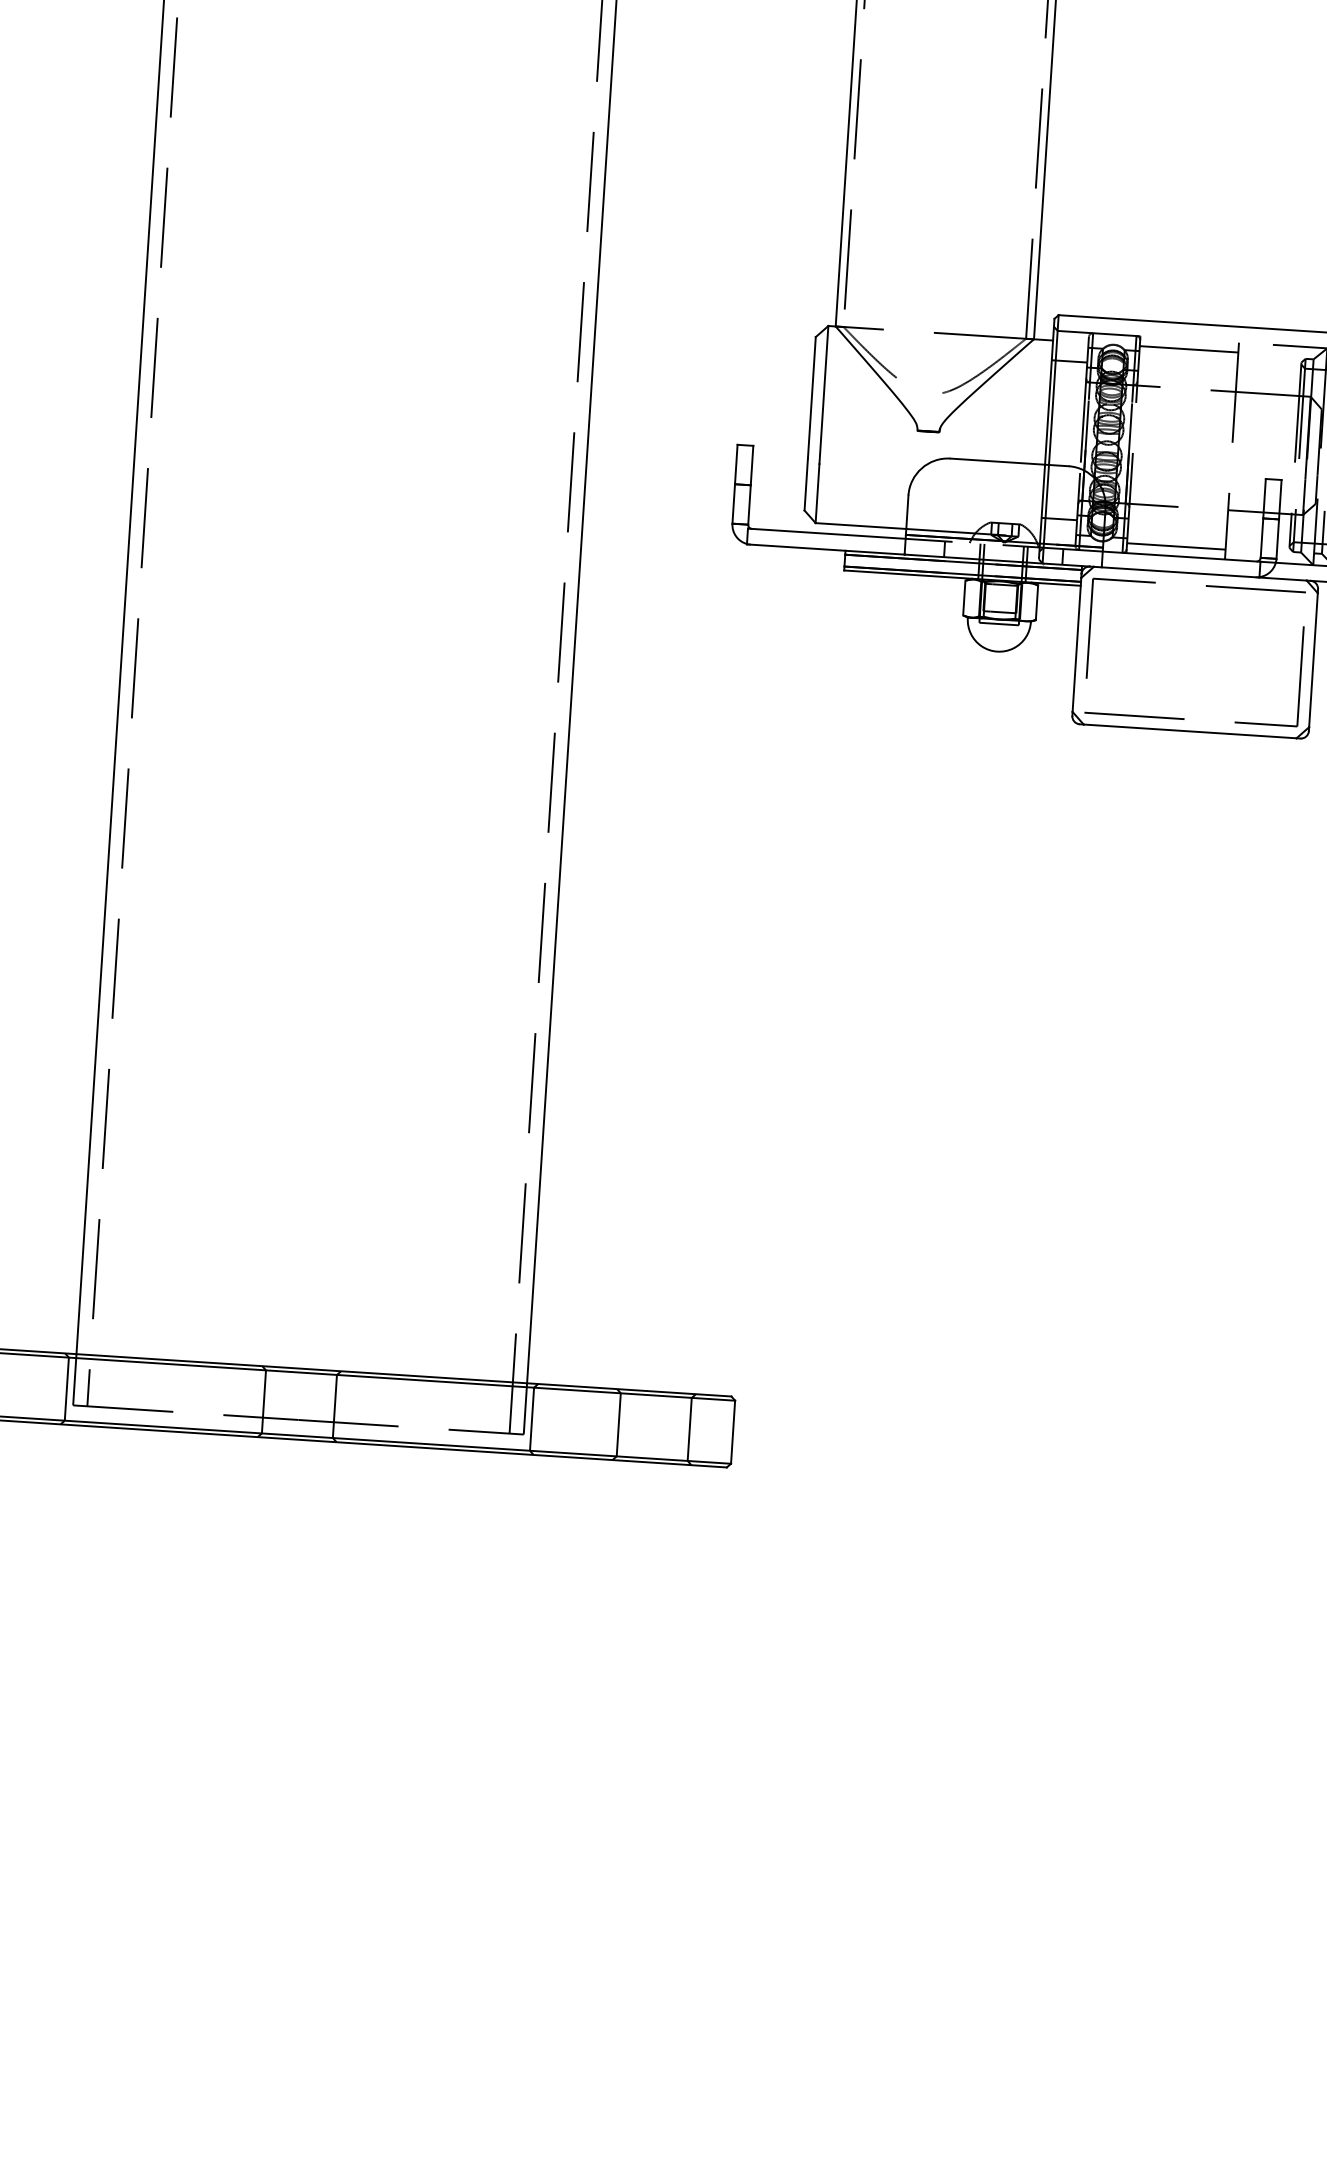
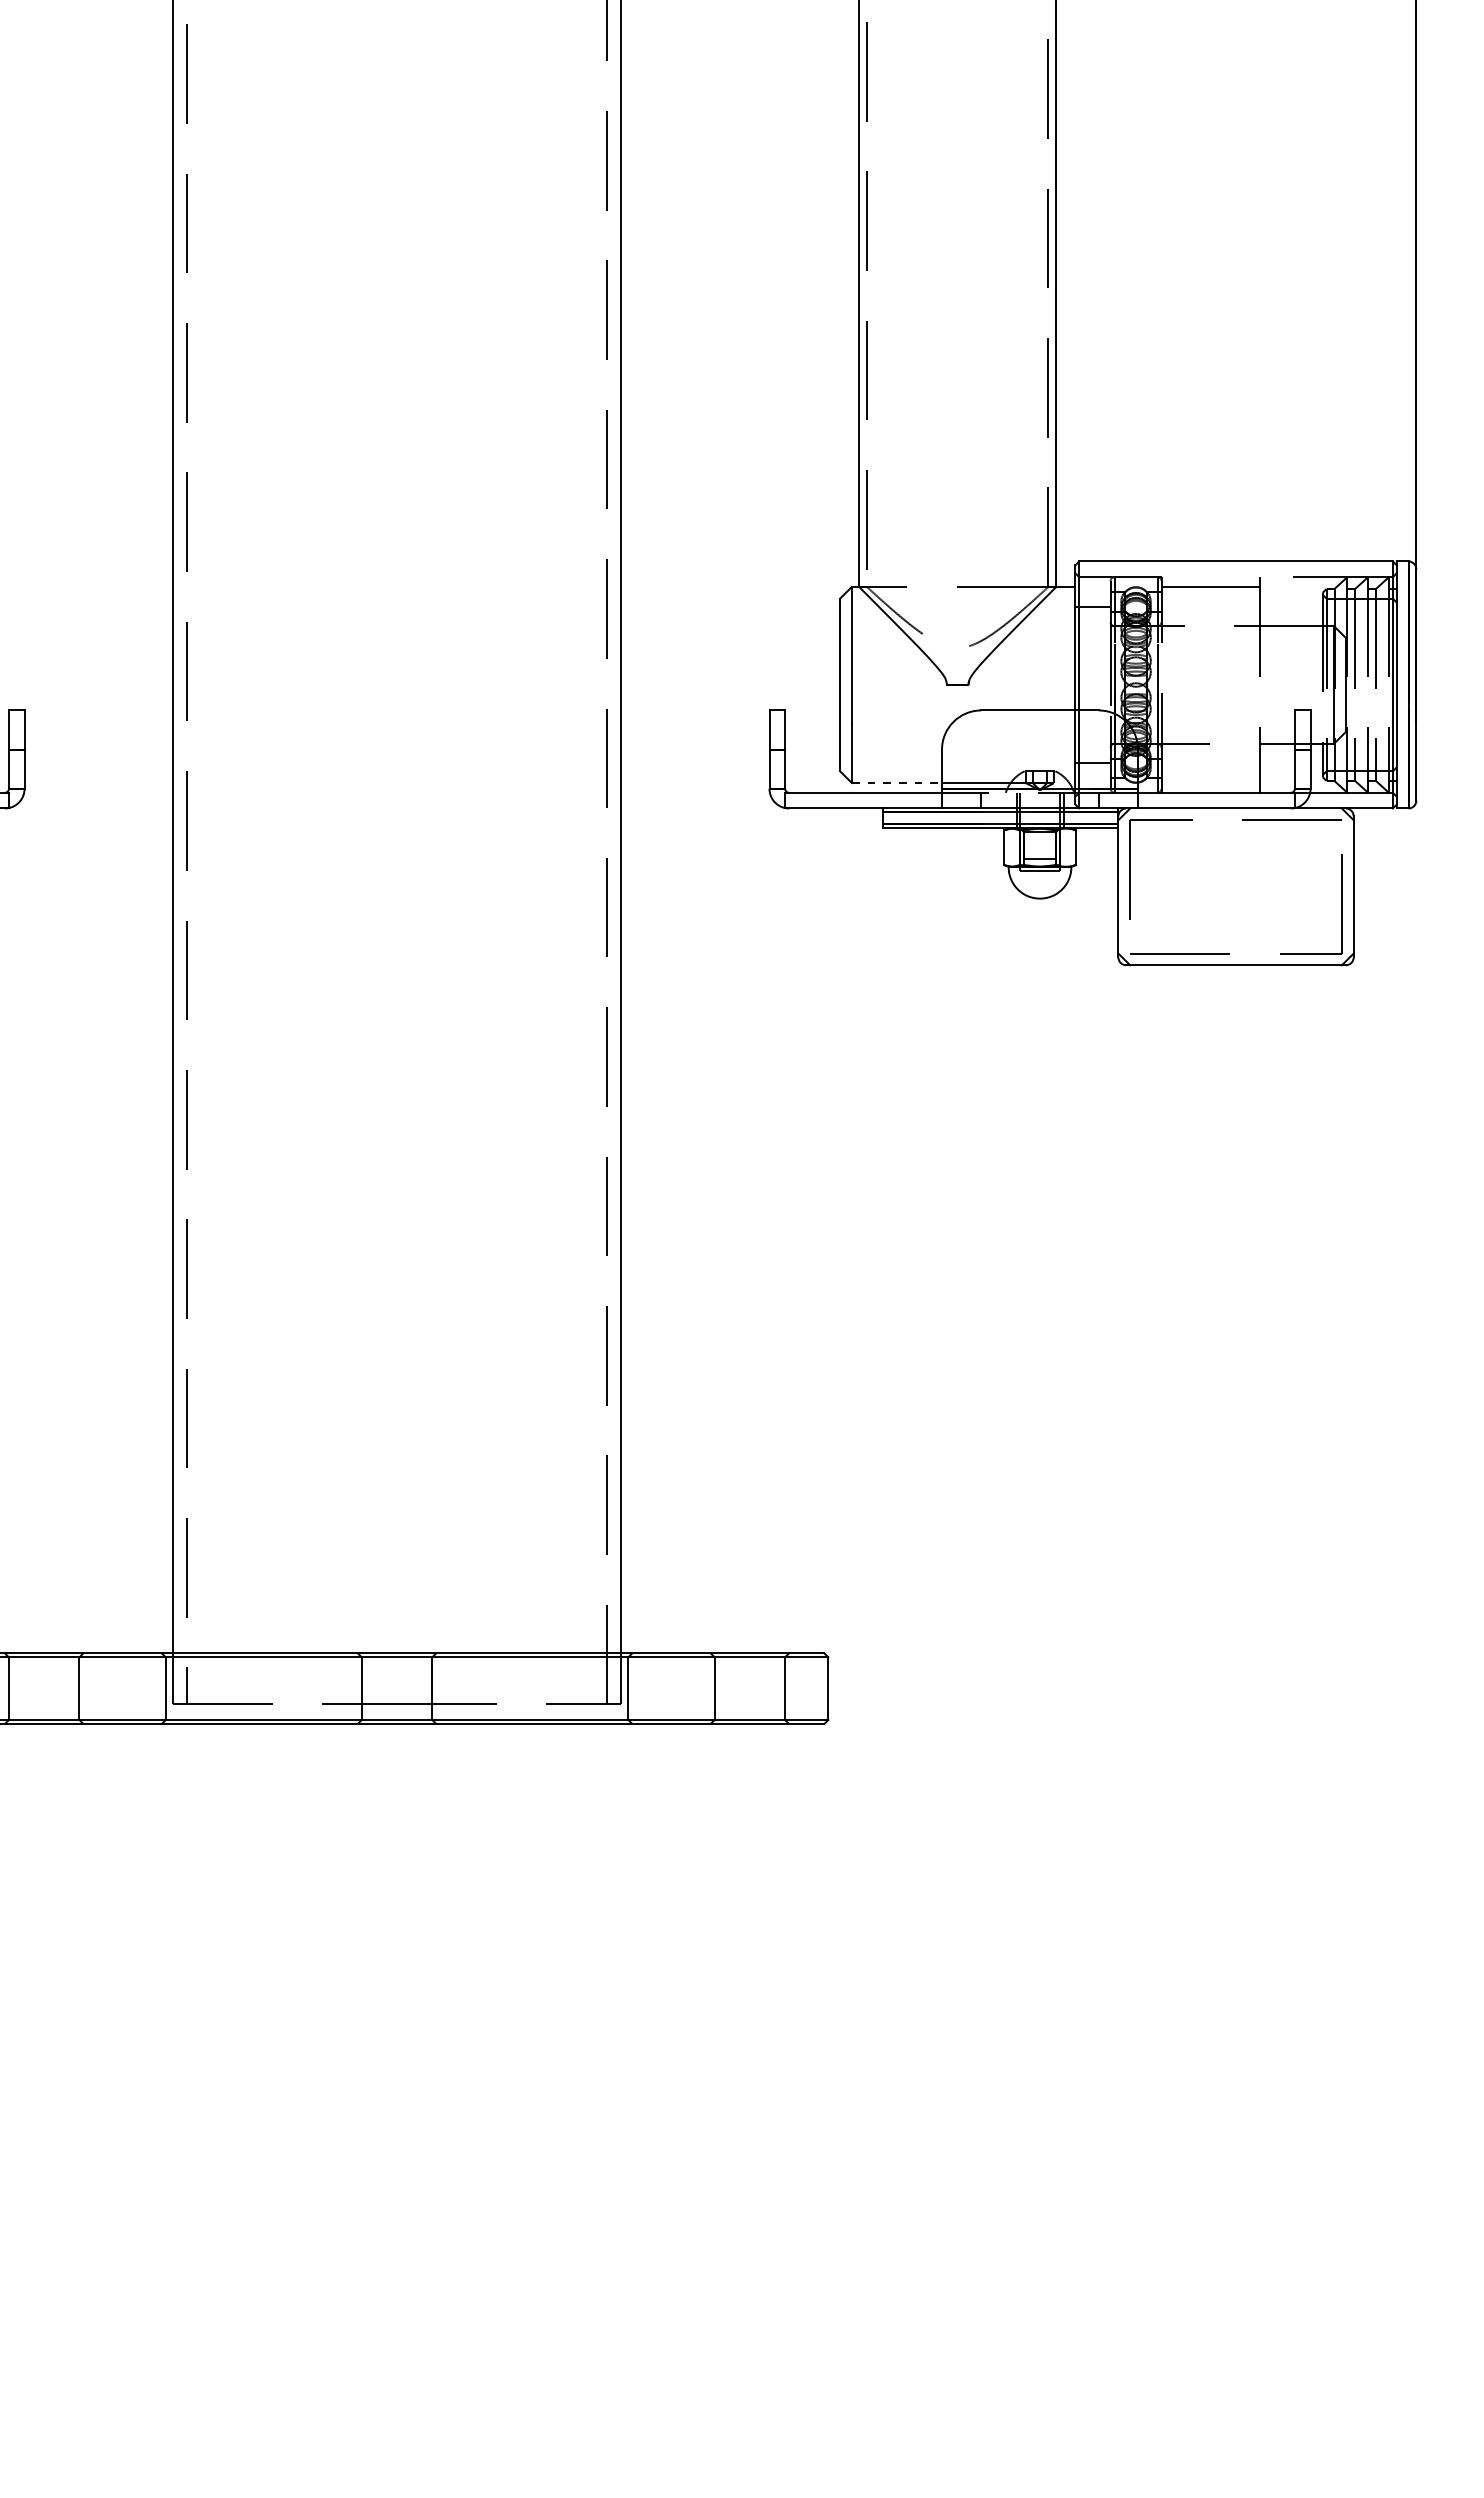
line: (861, 526) -> (897, 783), solid -> dashed
line: (1176, 546) -> (1210, 783), removed

